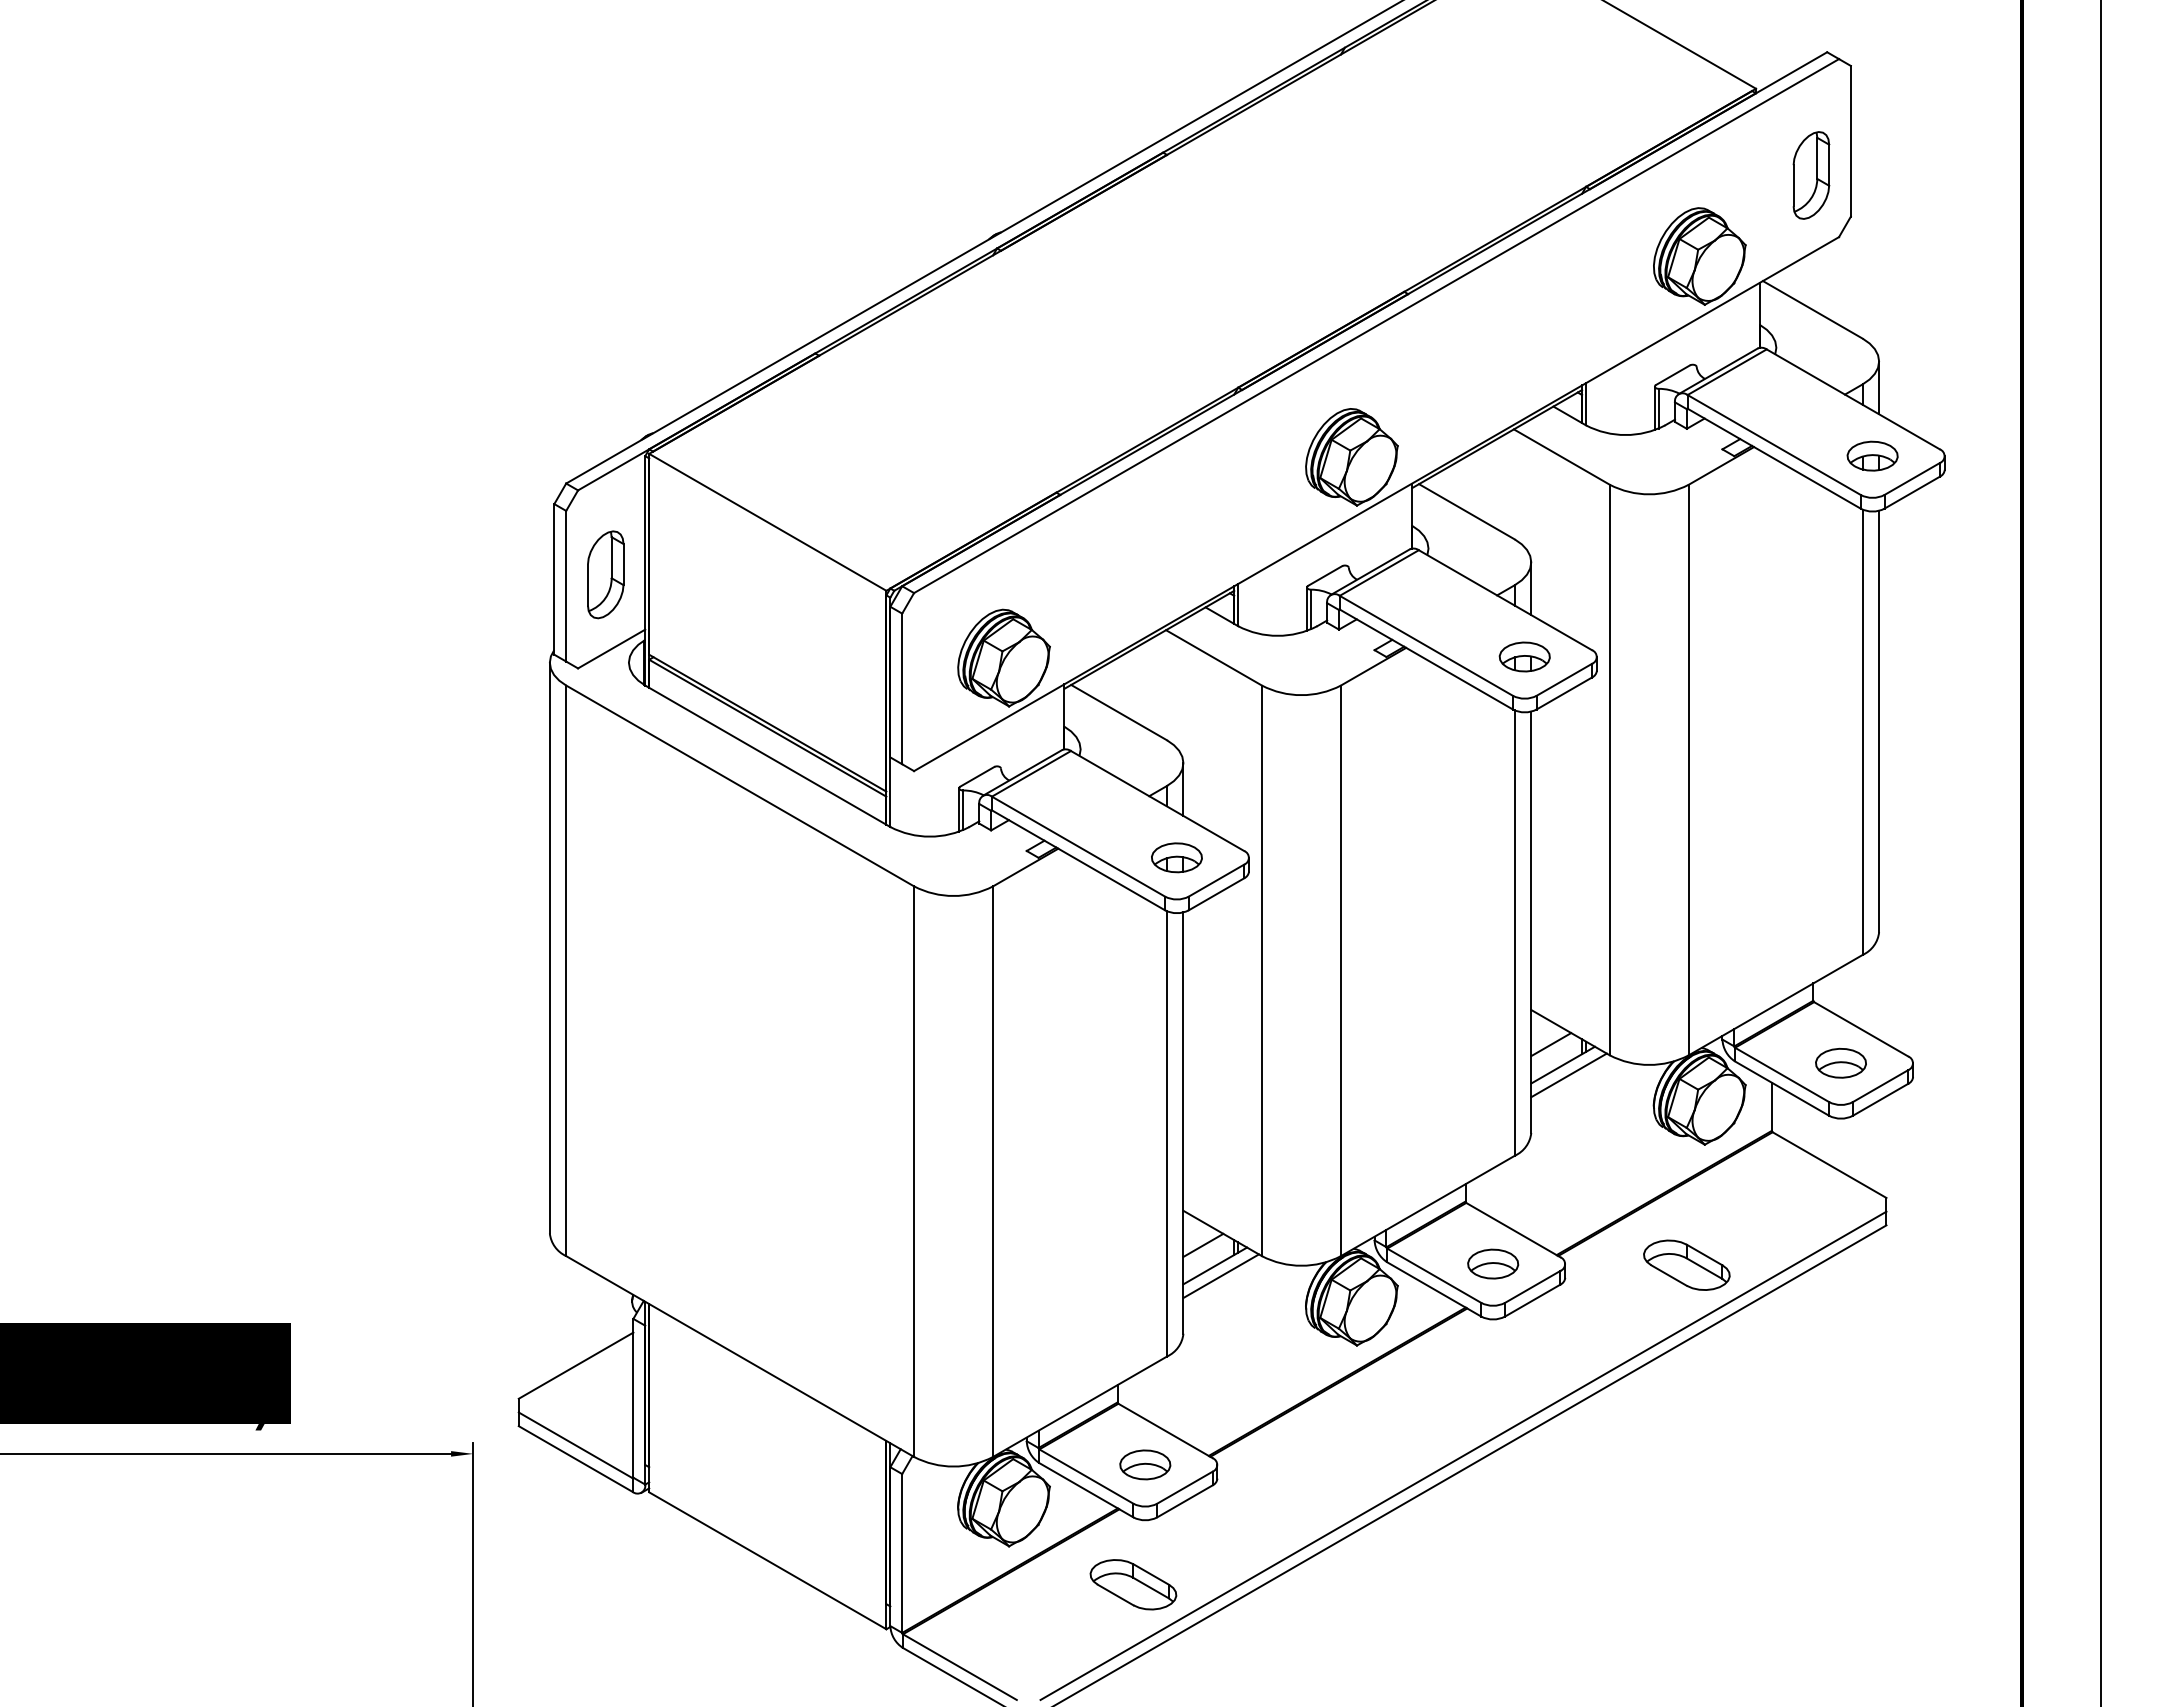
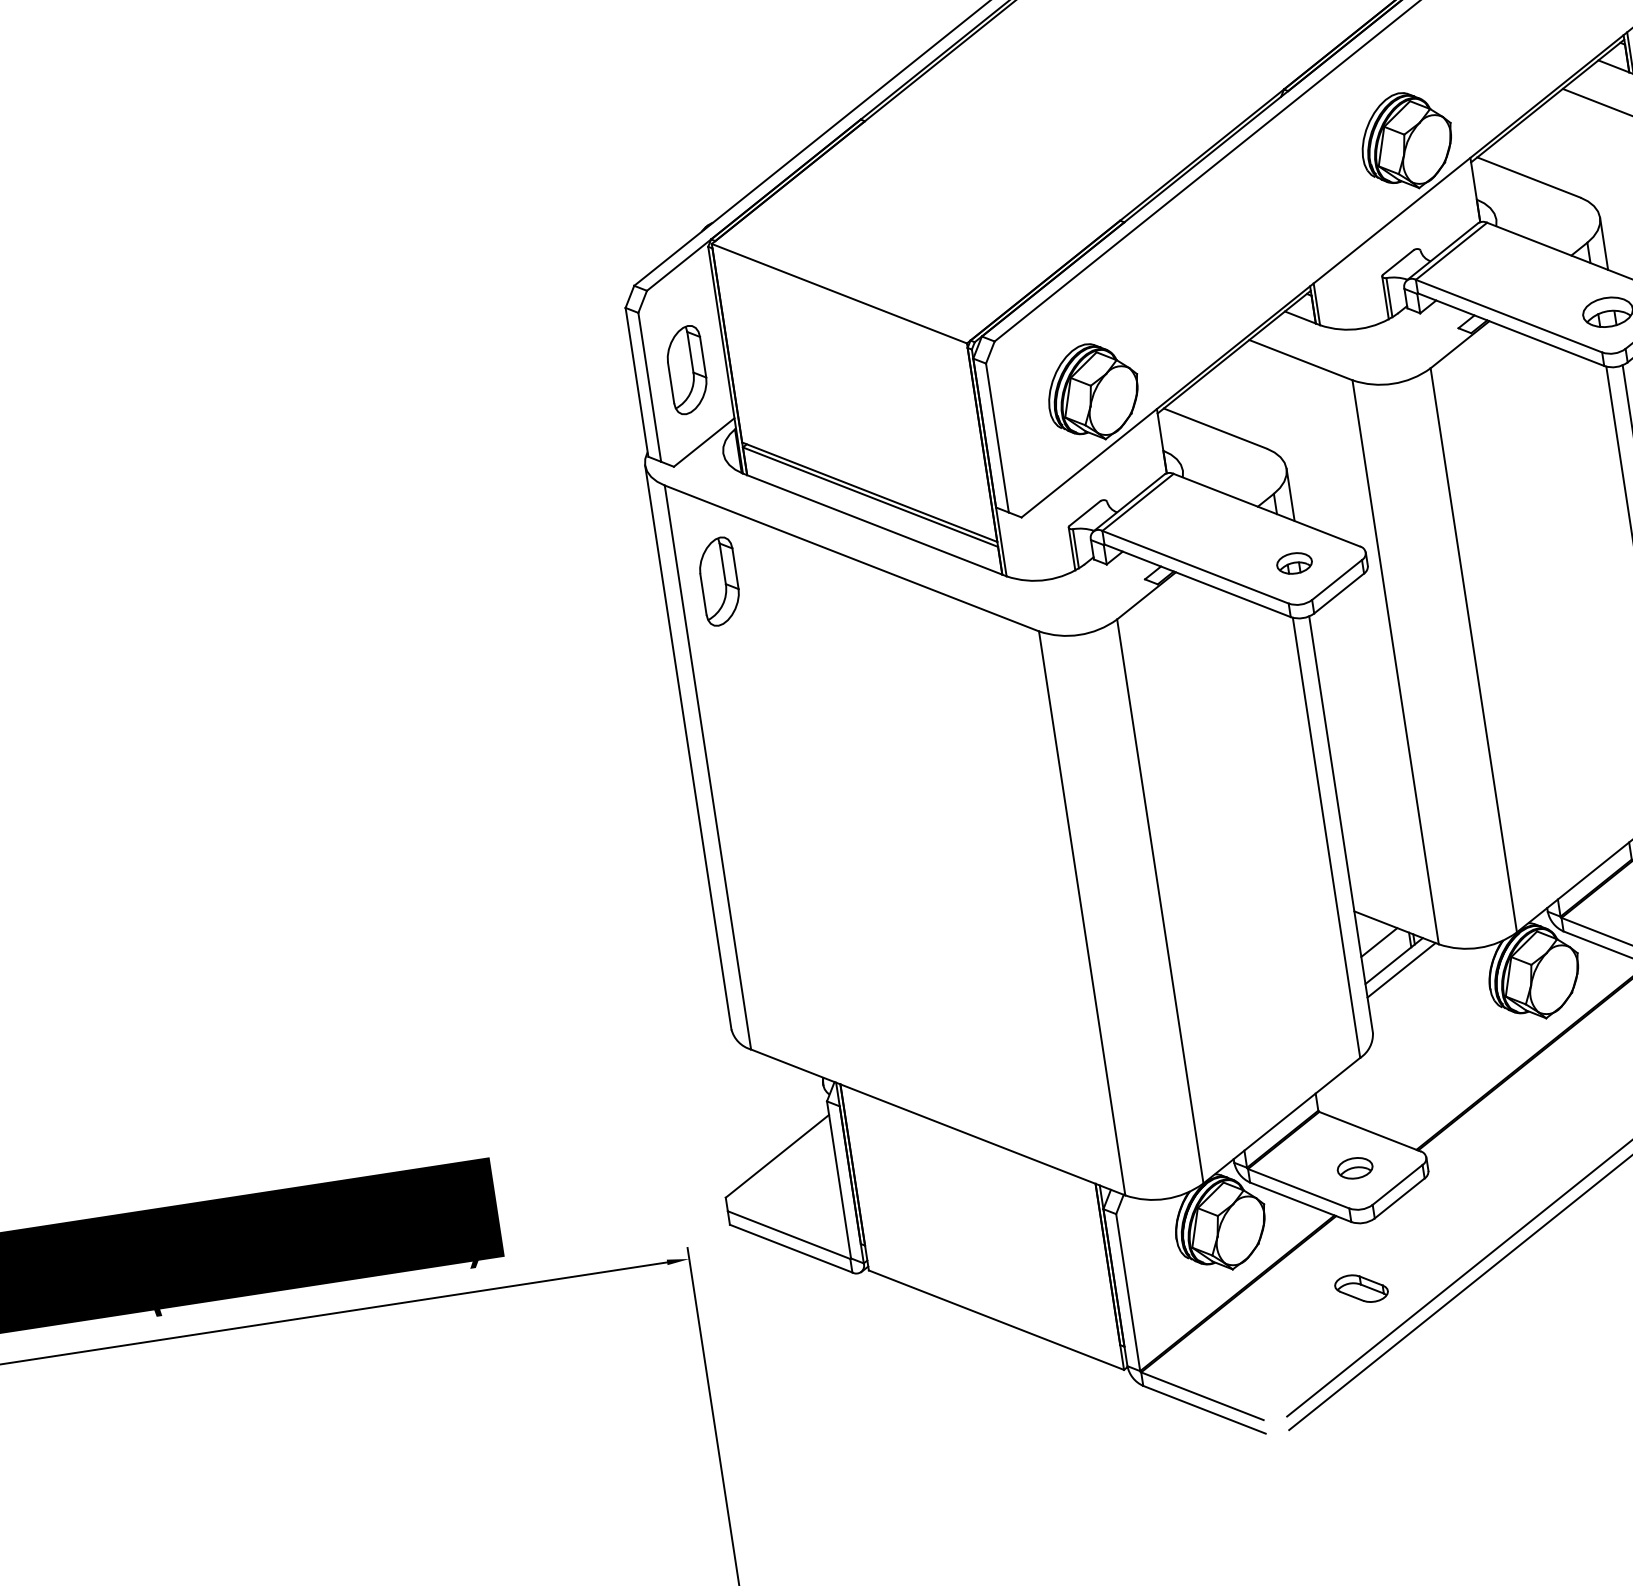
part: (605, 788) -> (719, 581), added
part: (1176, 857) -> (1294, 563), size x0.7
part: (1145, 1464) -> (1355, 1167), size x0.7
part: (1133, 1584) -> (1361, 1288), size x0.6

